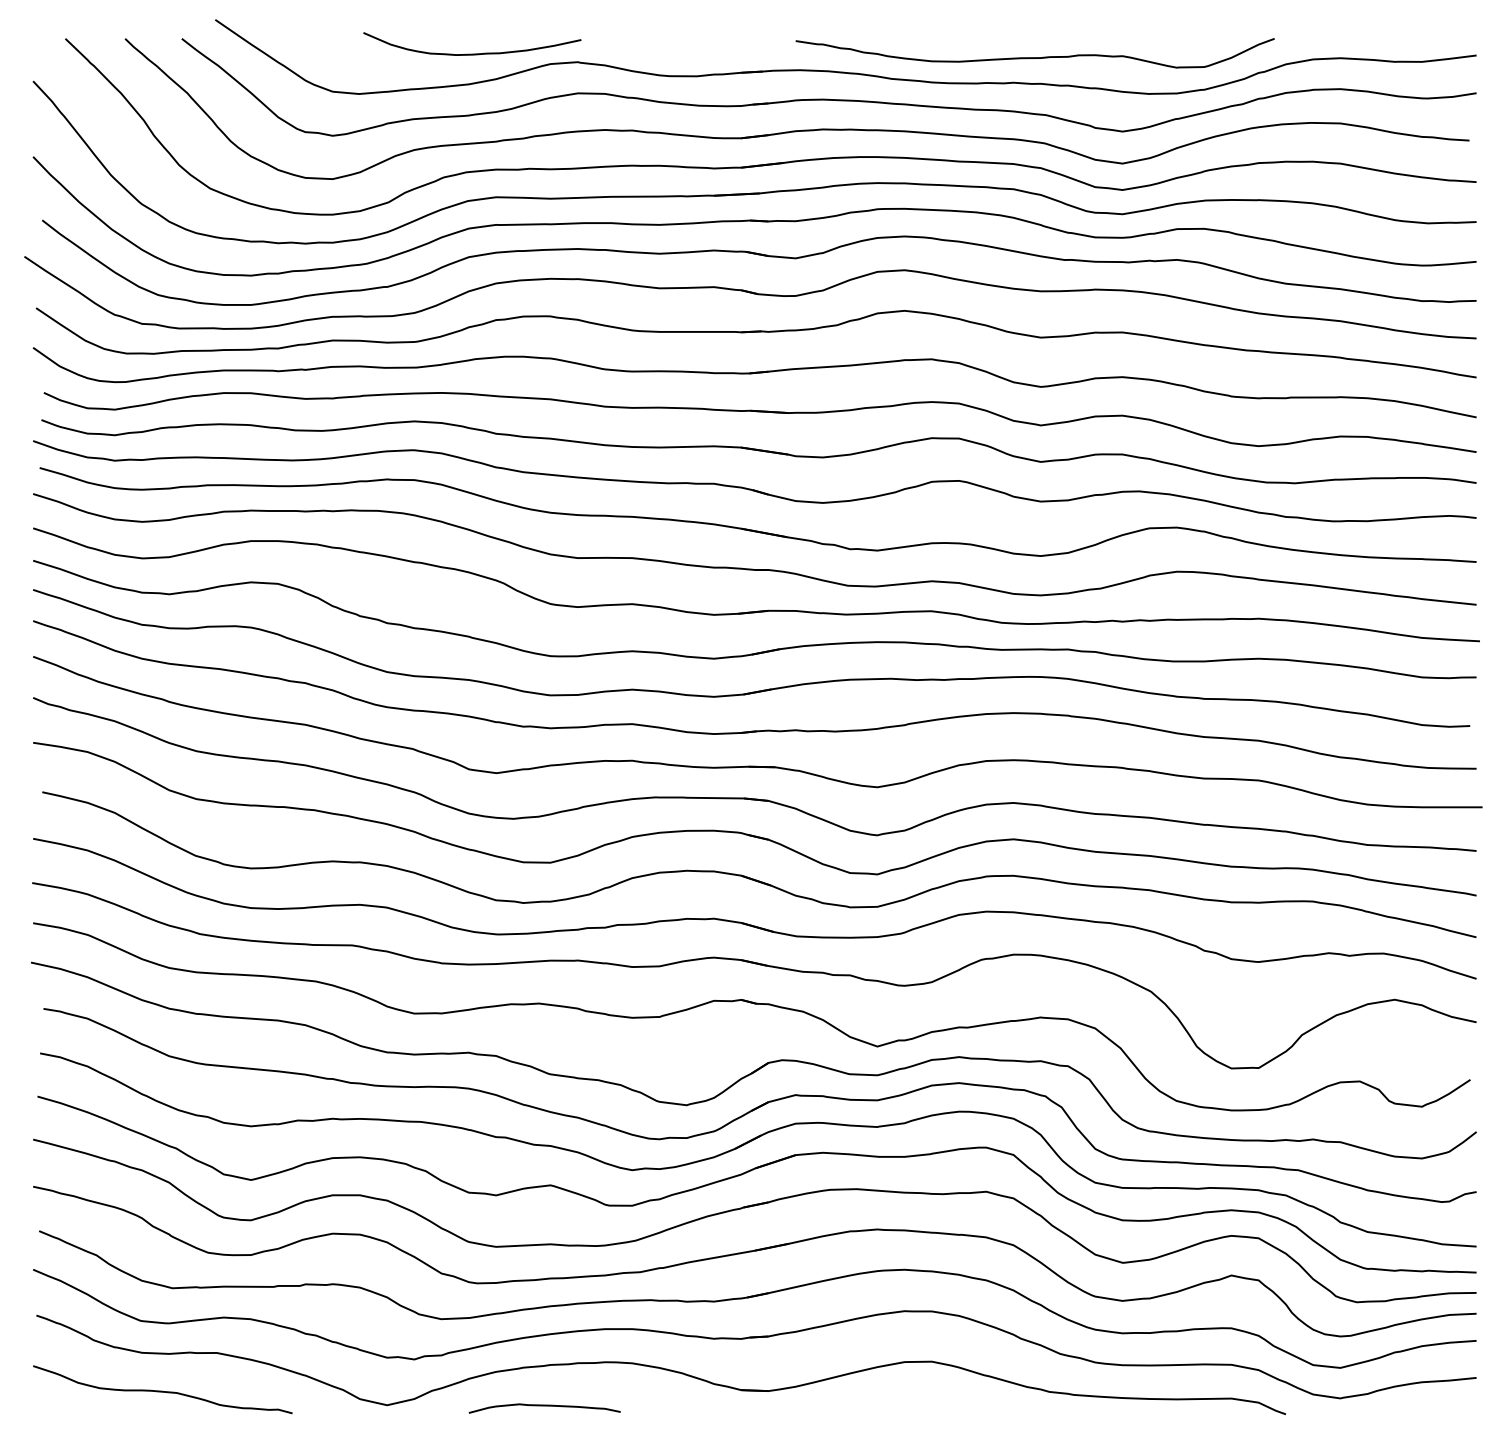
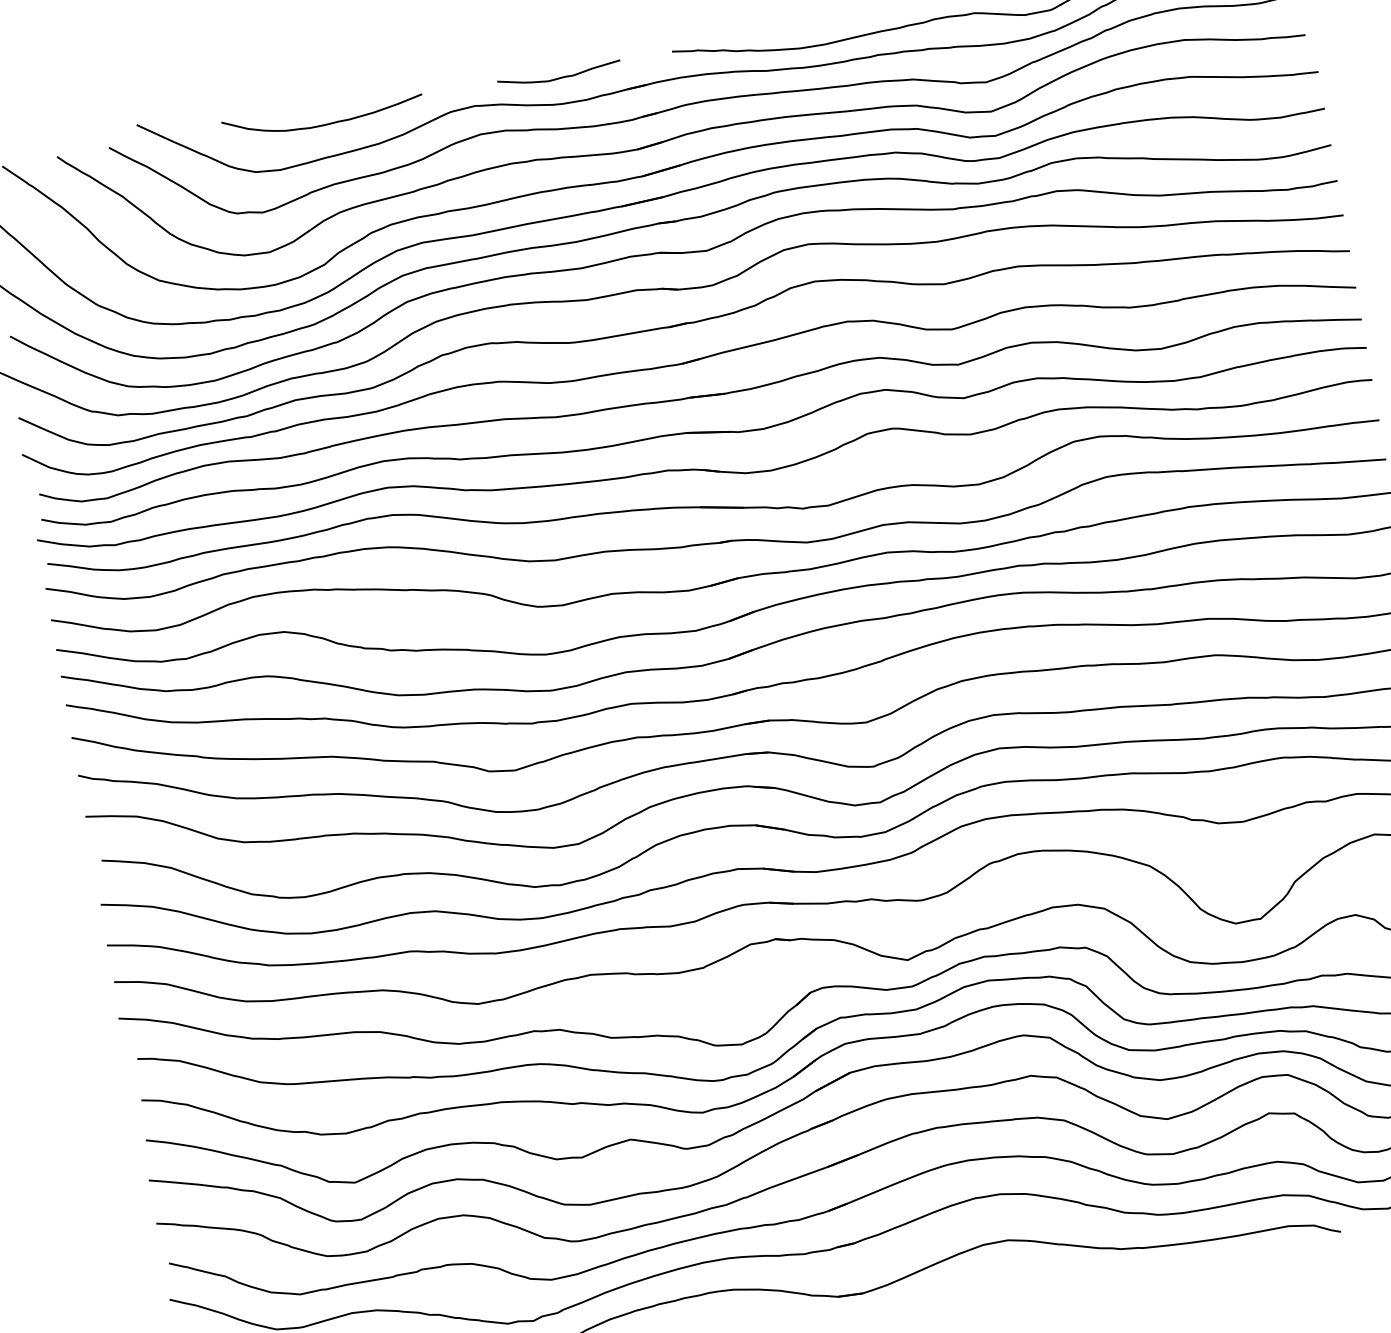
curve: (672, 47) -> (560, 77), added
curve: (472, 53) -> (324, 124), moved

